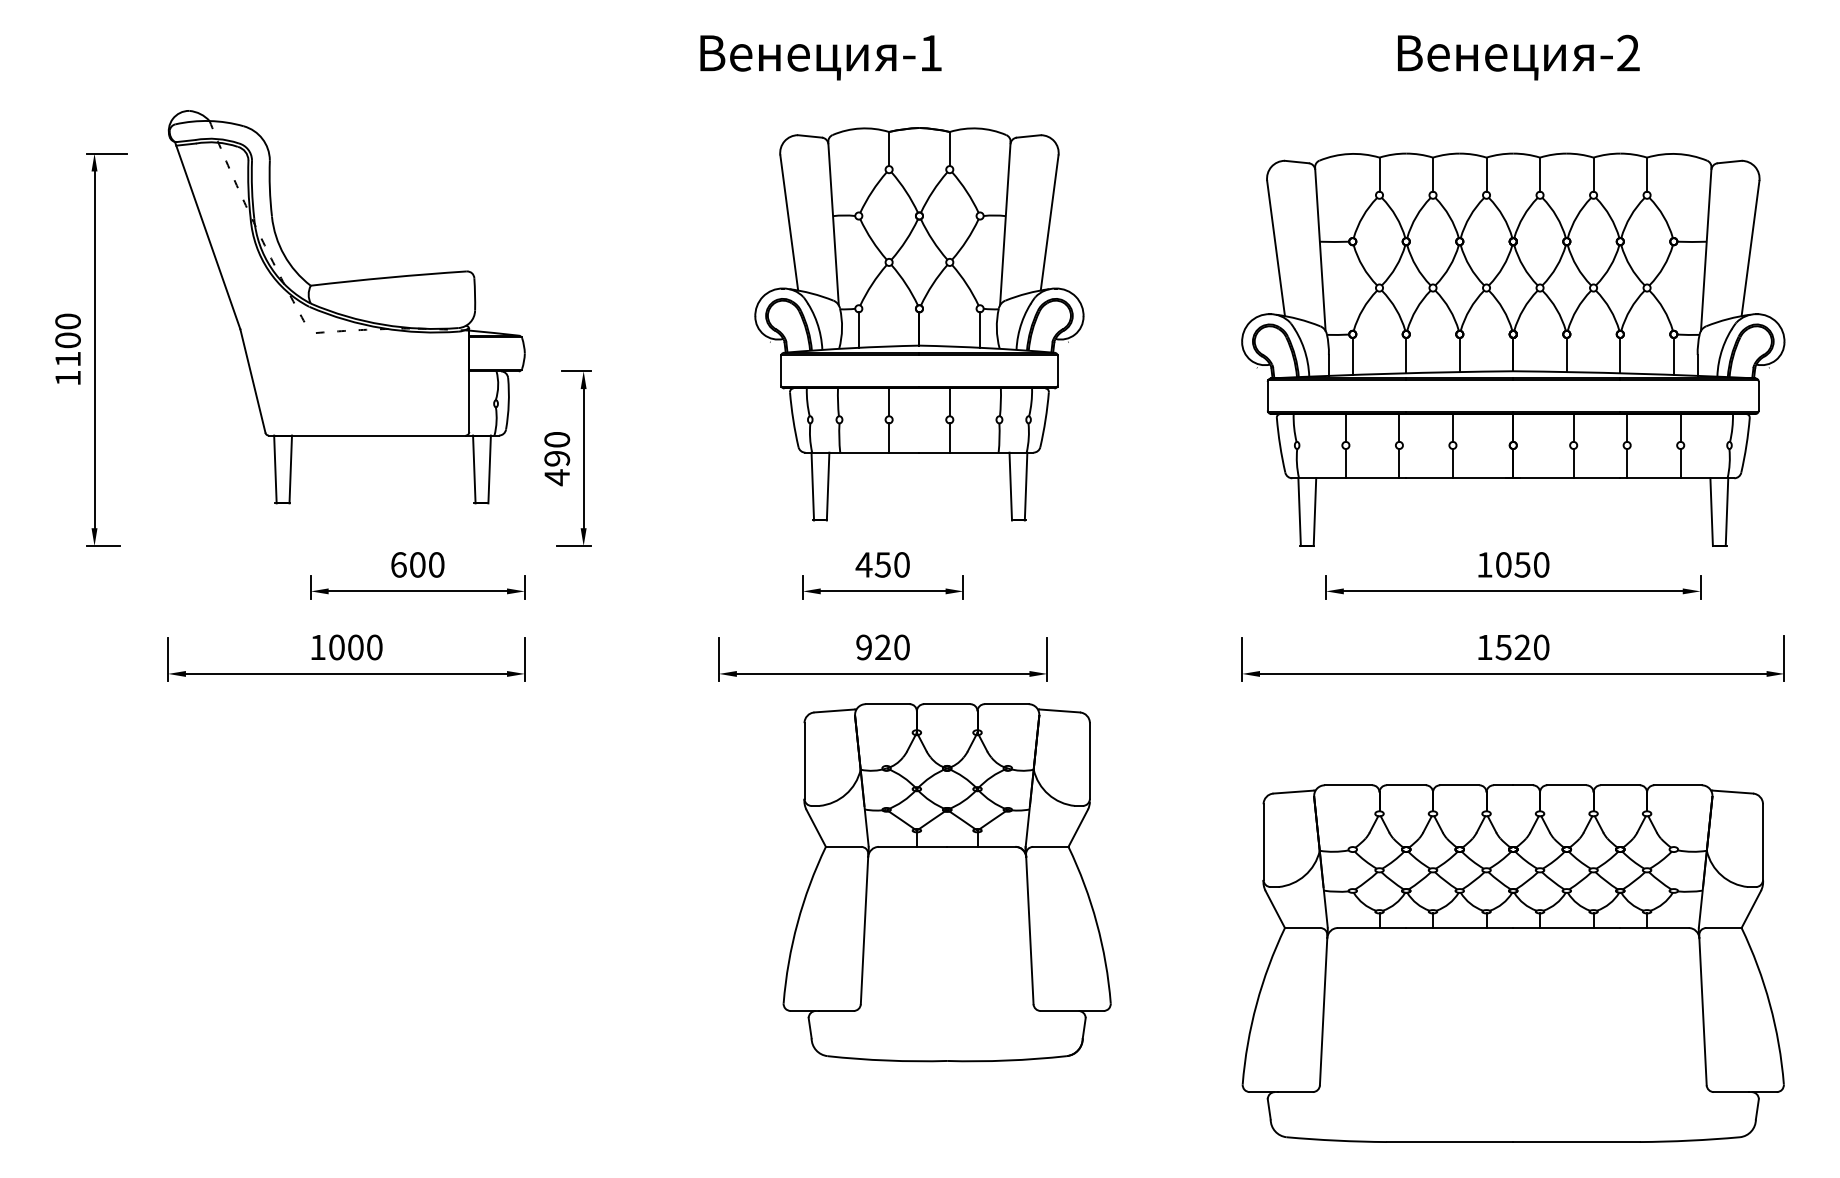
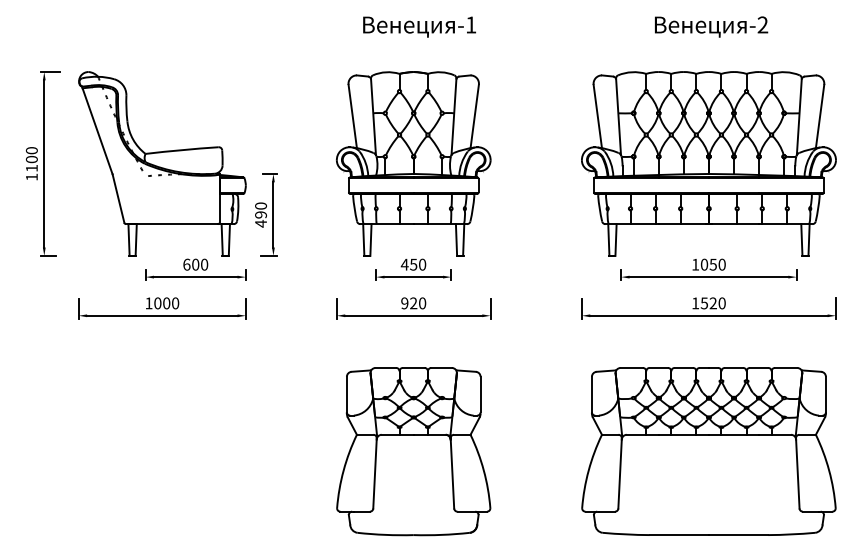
text: (820, 56) -> (419, 26), moved
part: (346, 306) -> (162, 163), moved
part: (918, 323) -> (413, 163), moved
part: (946, 882) -> (413, 451), moved

